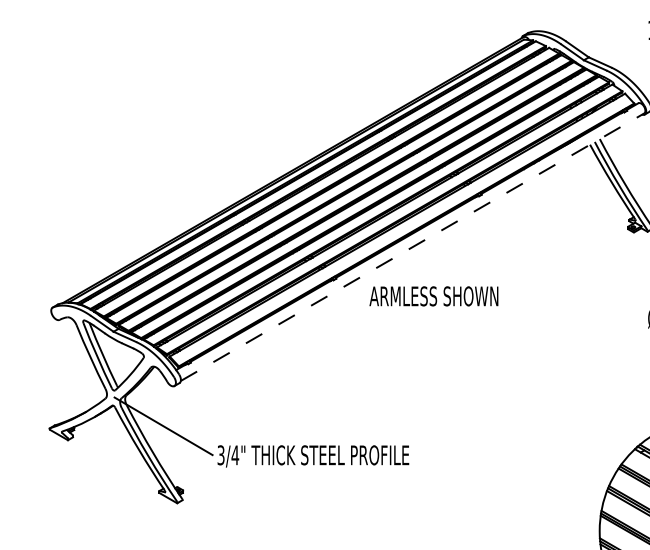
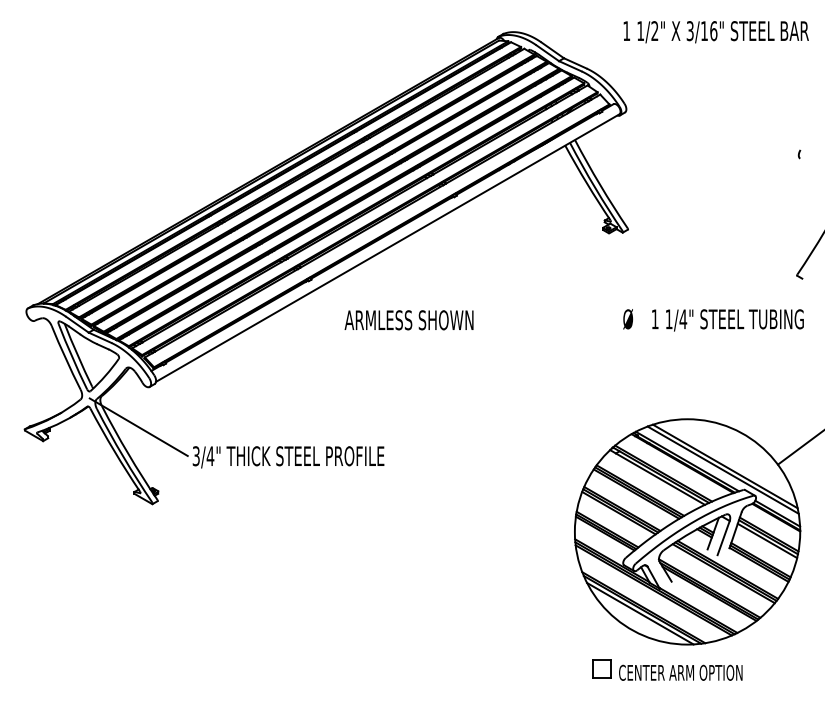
line: (413, 246) -> (388, 247), dashed -> solid
text: (433, 296) -> (408, 320), moved

